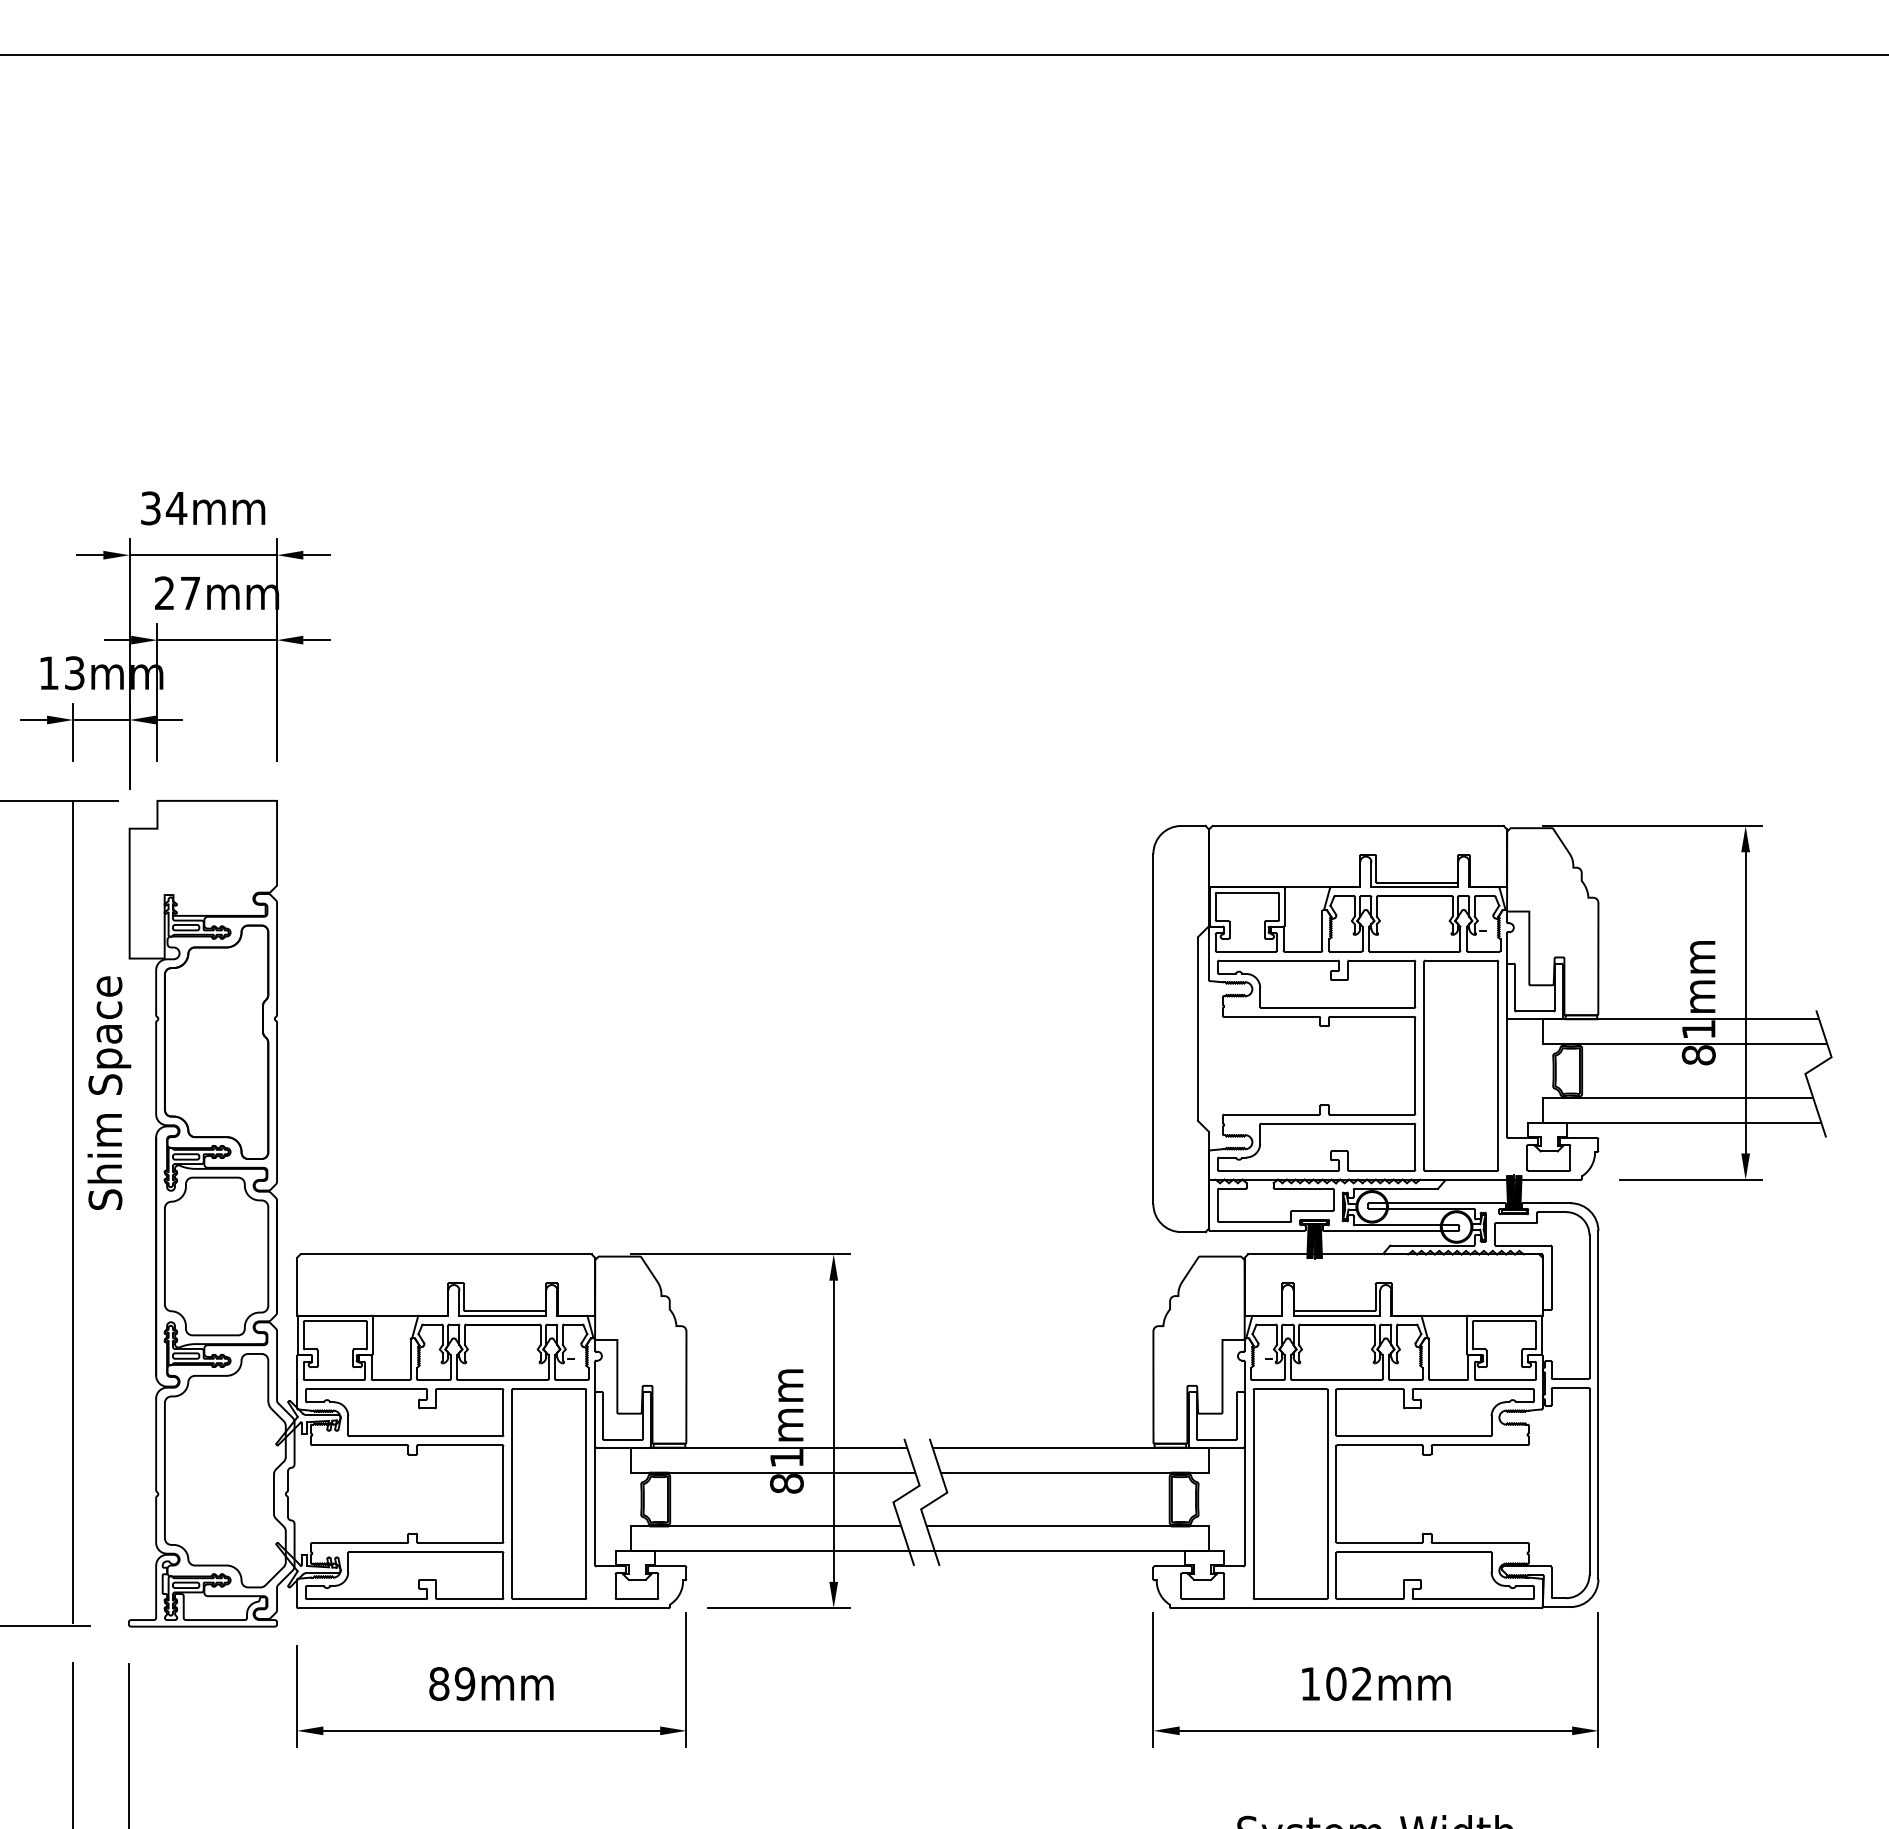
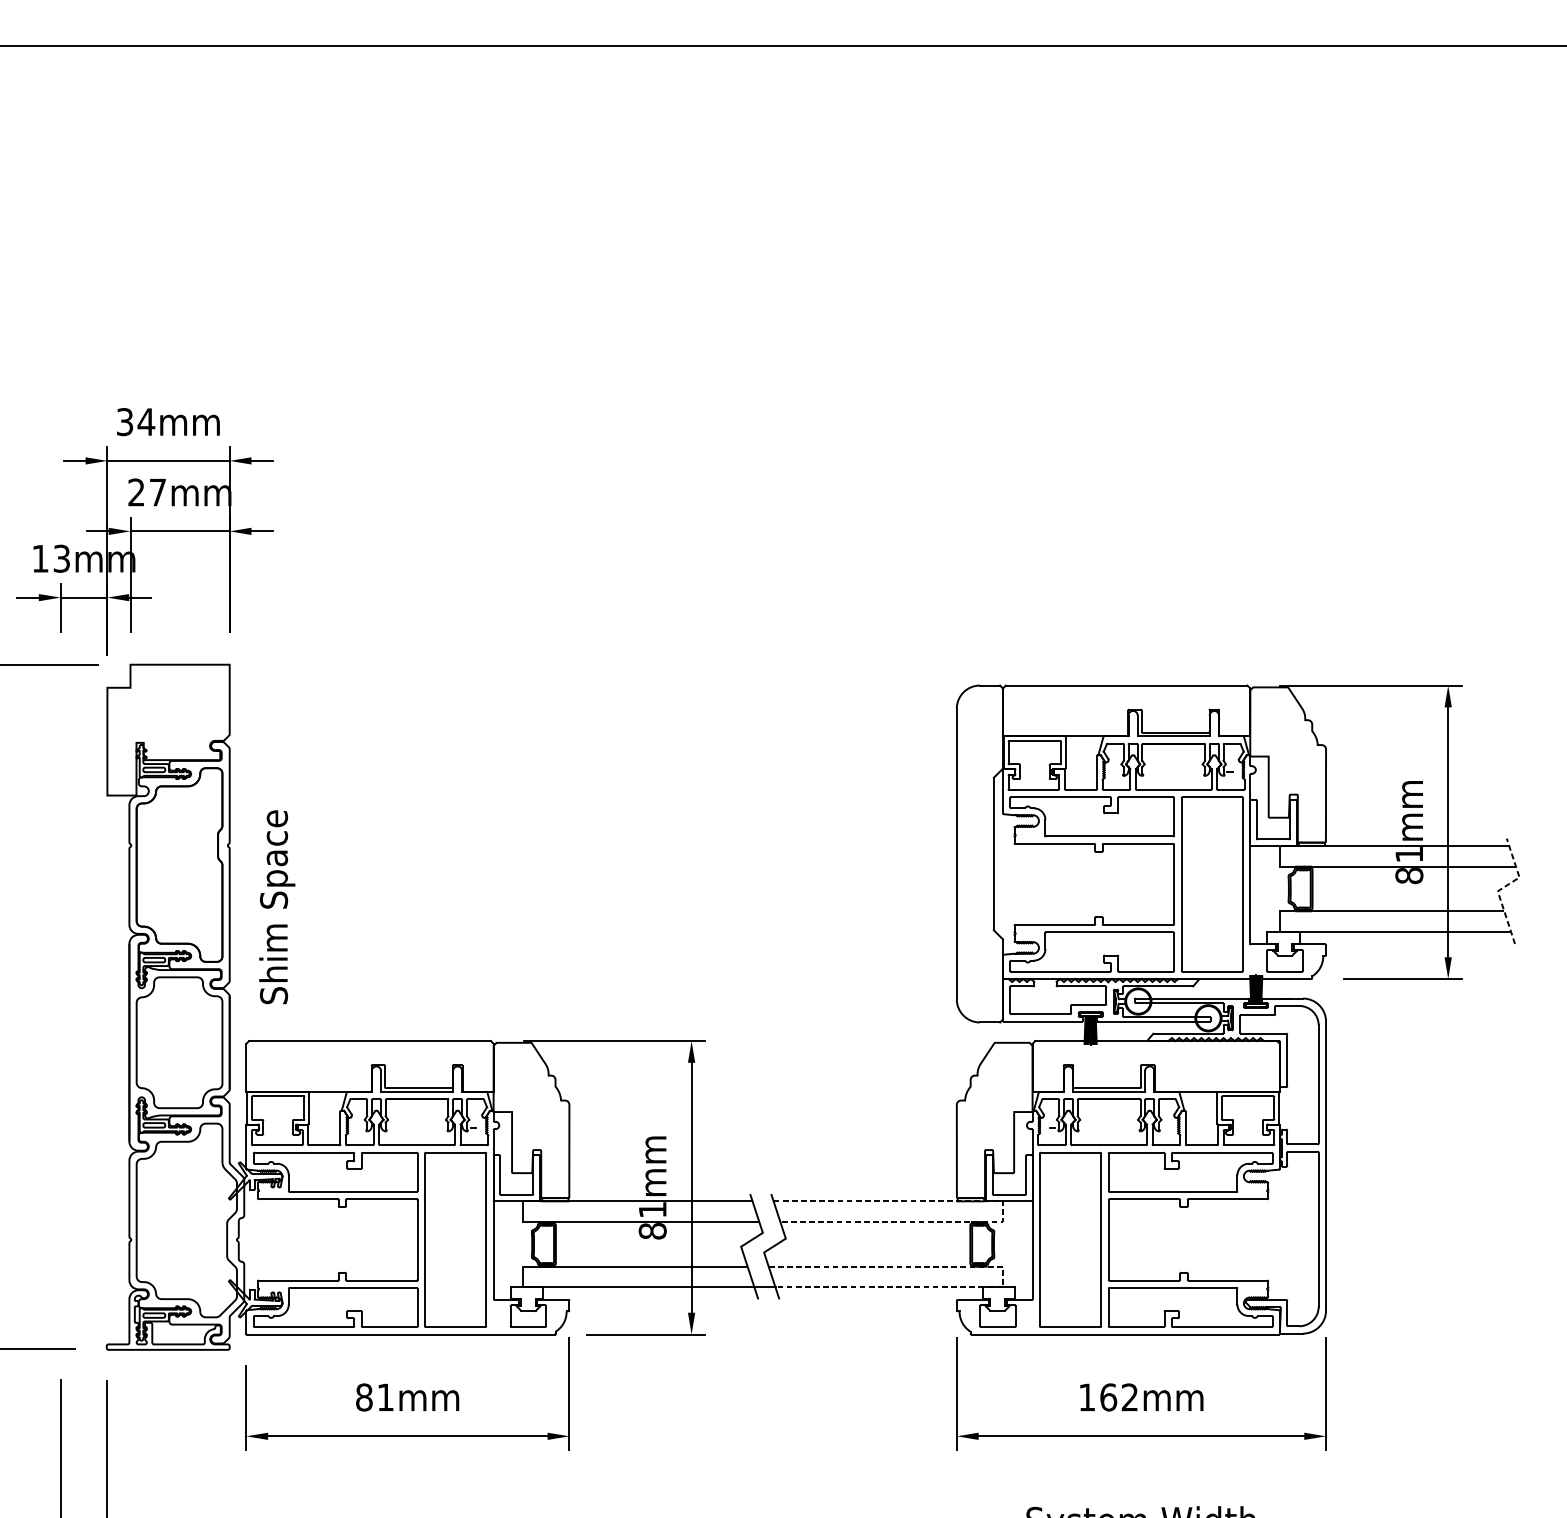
line: (1811, 1069) -> (1502, 887), solid -> dashed
text: (109, 1092) -> (277, 906), moved
line: (73, 1211) -> (60, 1005), removed
line: (1209, 1456) -> (1003, 1208), solid -> dashed
line: (1209, 1535) -> (1003, 1274), solid -> dashed
text: (464, 1683) -> (385, 1397), 89mm -> 81mm
text: (1336, 1683) -> (1108, 1397), 102mm -> 162mm

